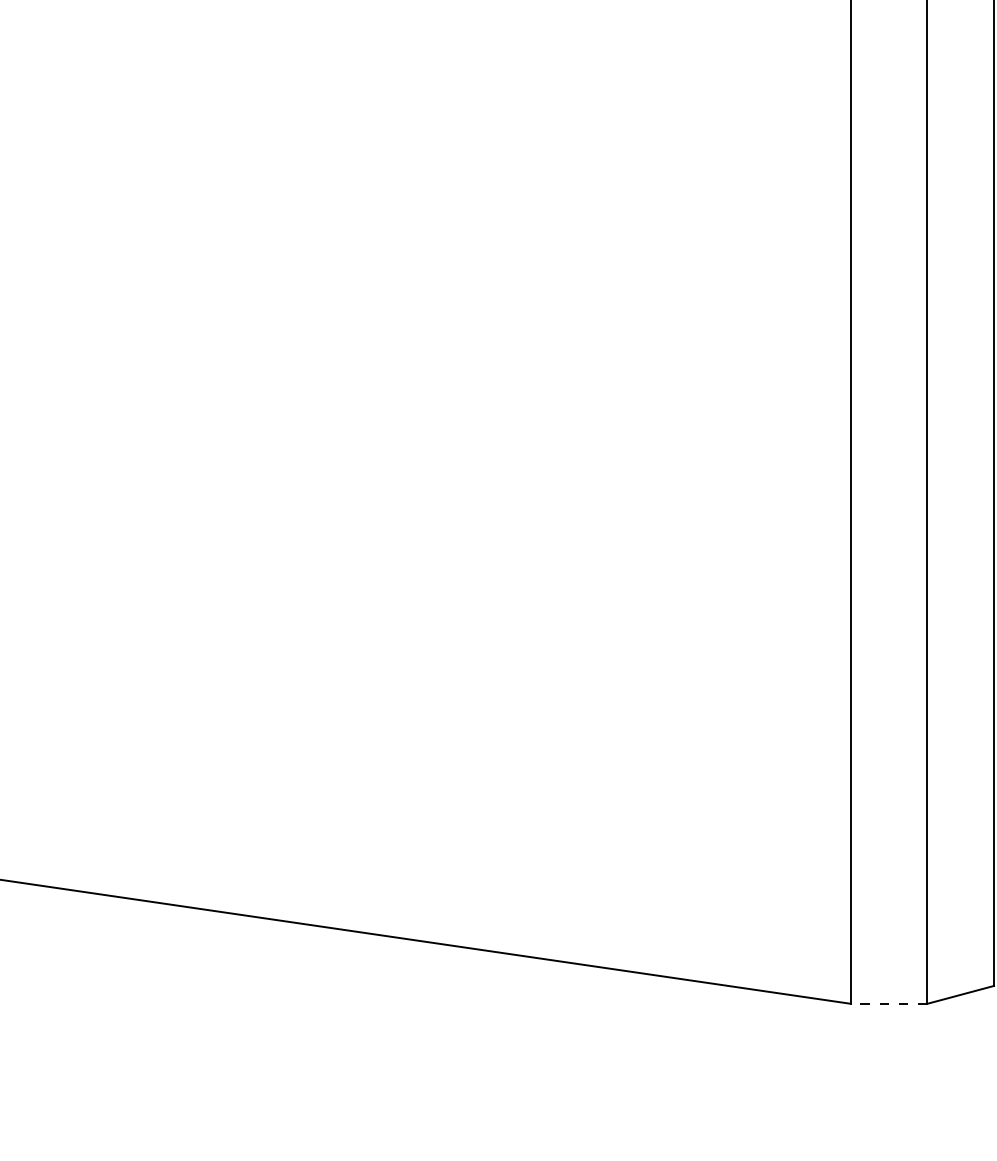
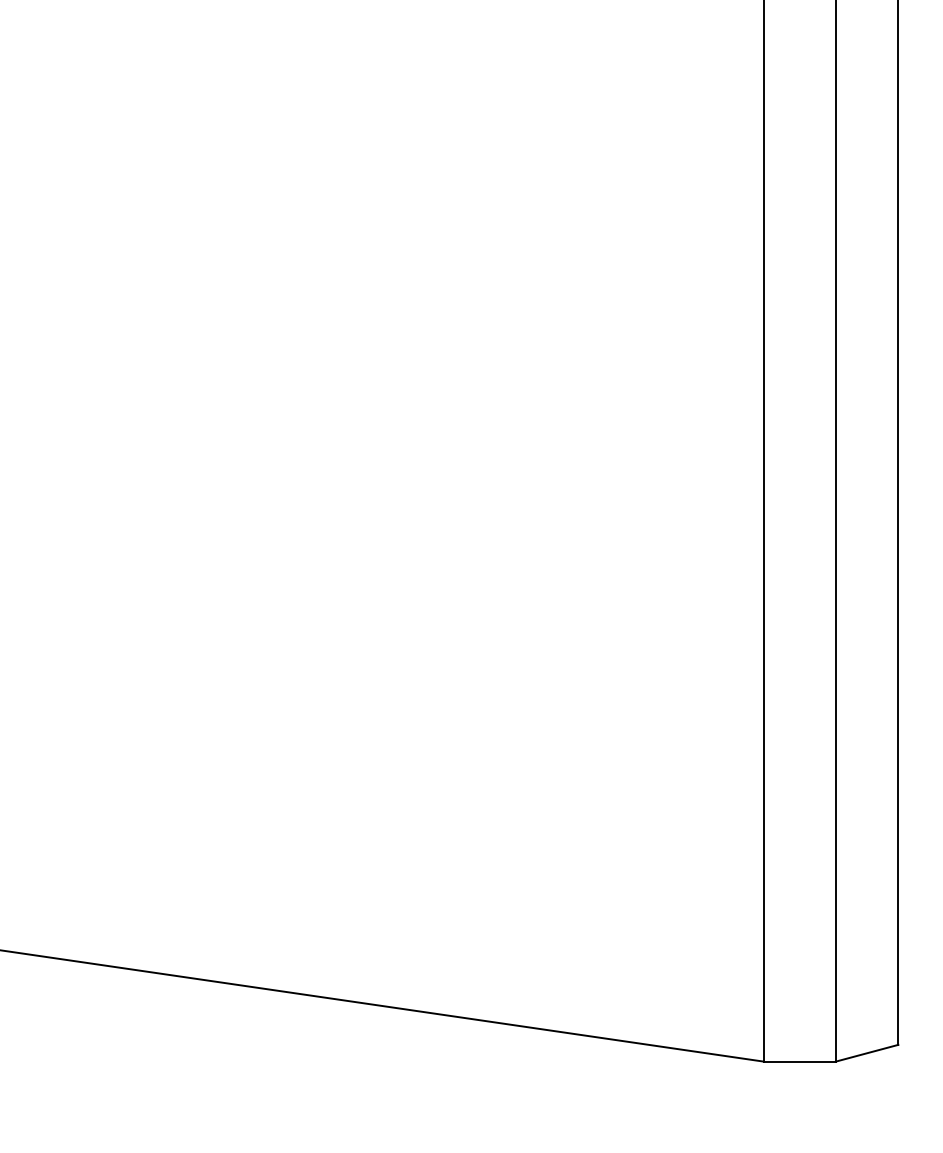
line: (888, 1003) -> (799, 1061), dashed -> solid

